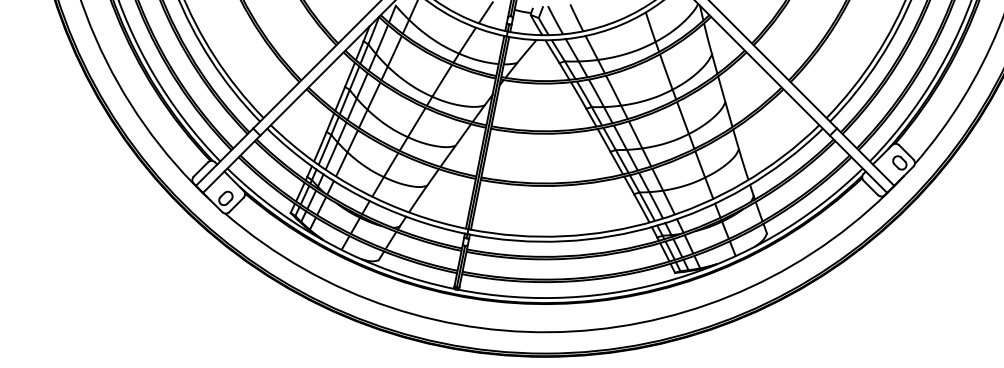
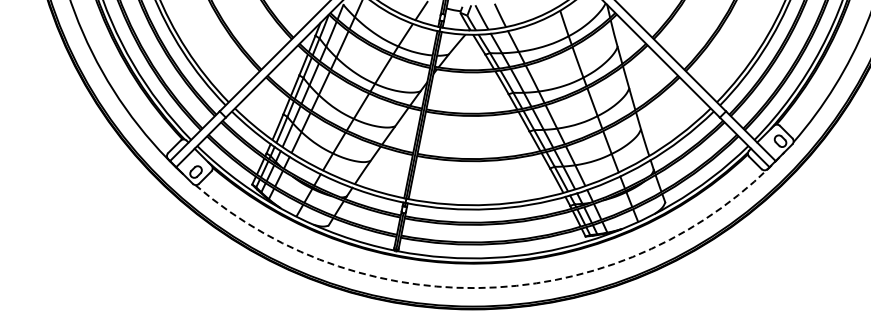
arc: (572, 331) -> (496, 287), solid -> dashed

